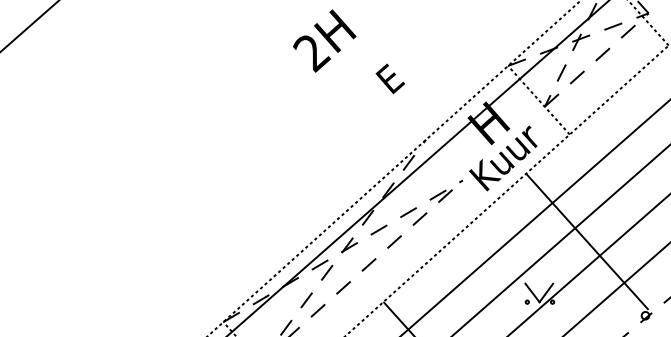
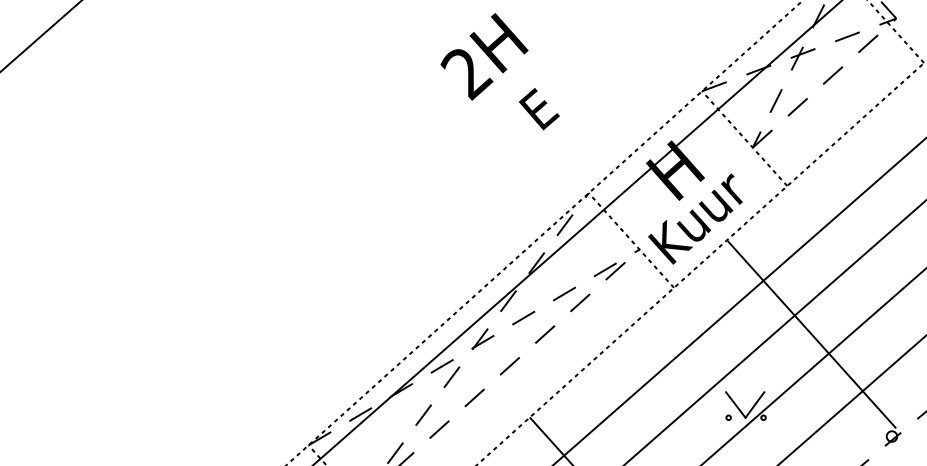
text: (324, 40) -> (484, 56), moved
line: (456, 173) -> (630, 239), added

